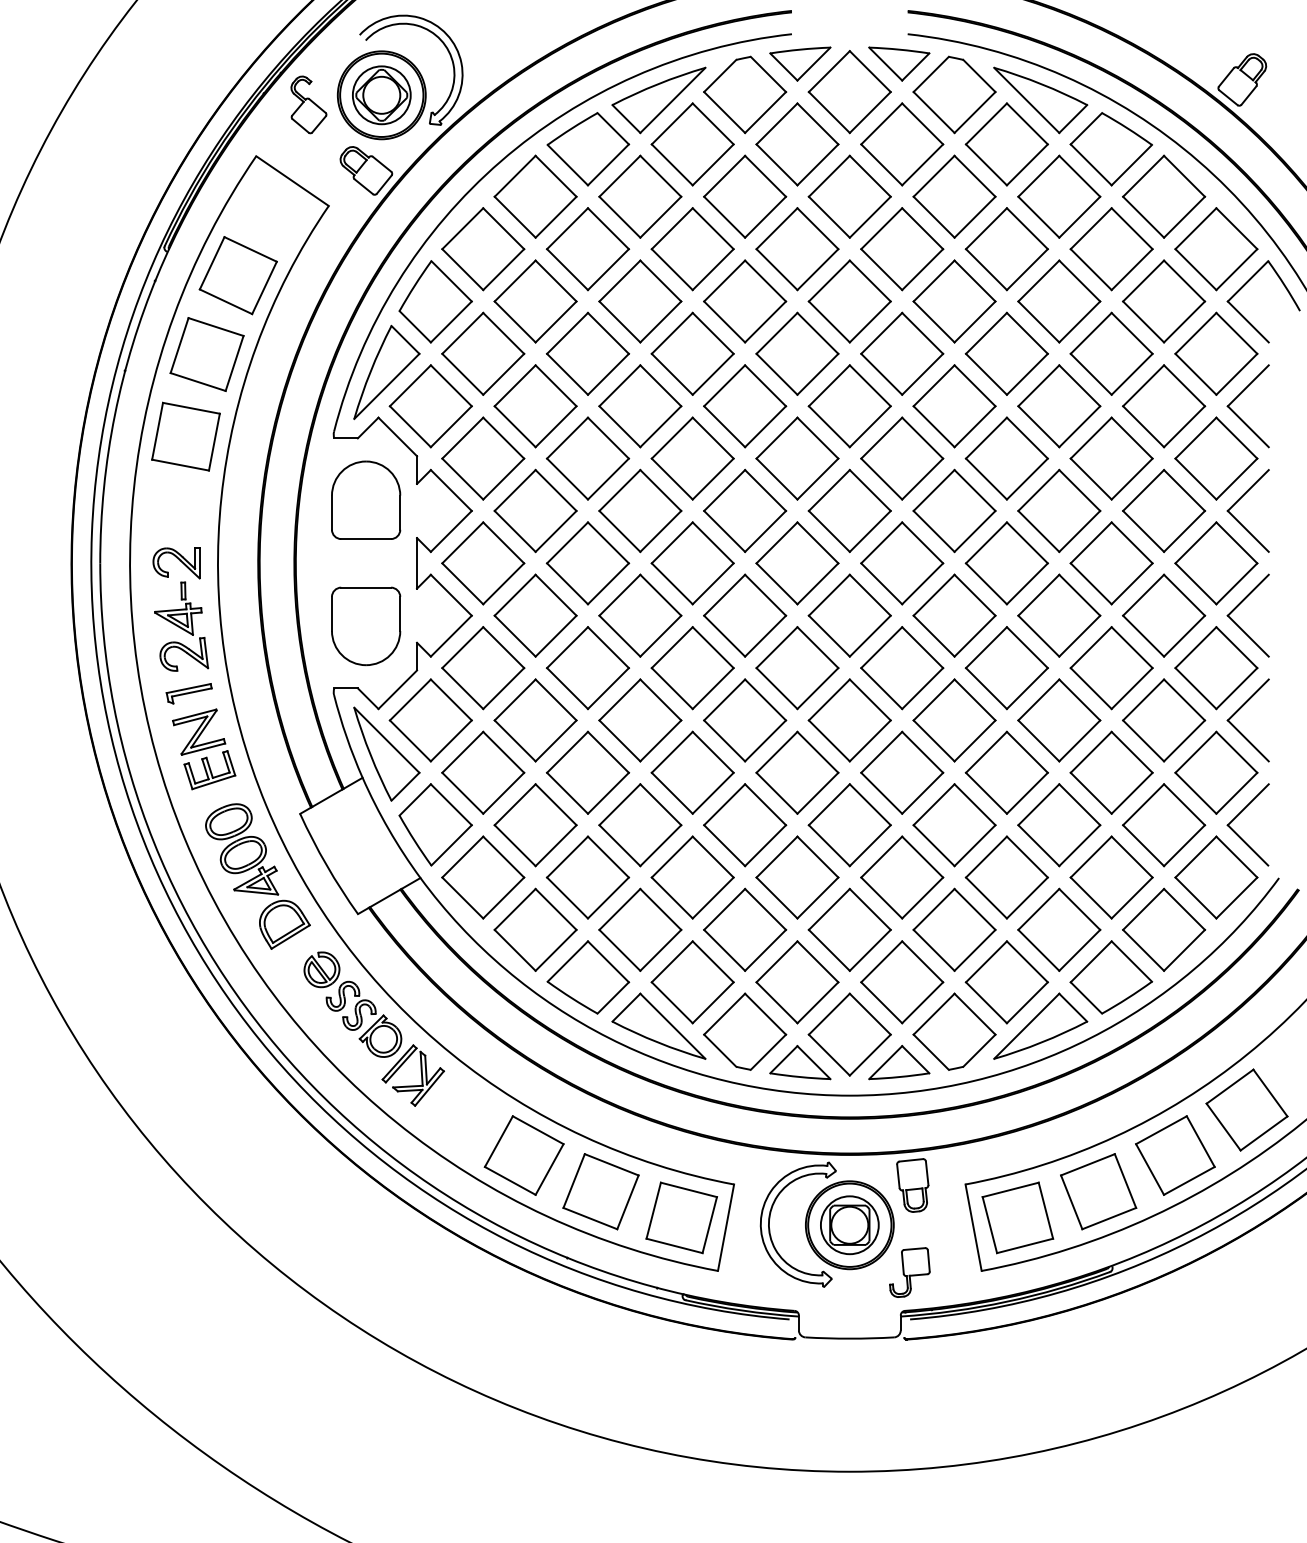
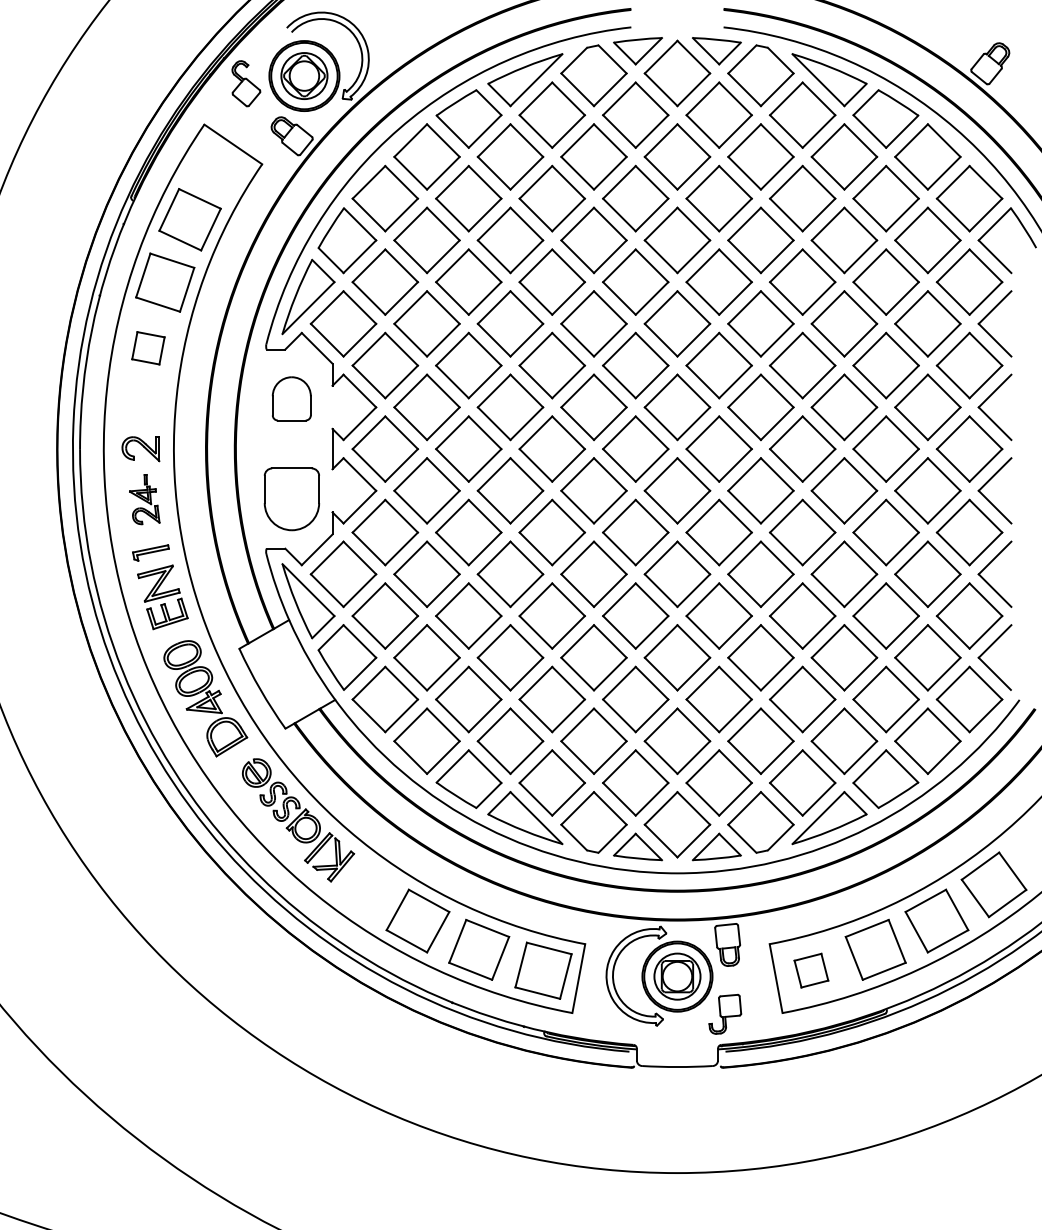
part: (186, 437) -> (148, 348), size x0.6
part: (365, 499) -> (291, 398), size x0.7
part: (181, 626) -> (144, 499), size x0.7
part: (1017, 1217) -> (811, 970), size x0.6

